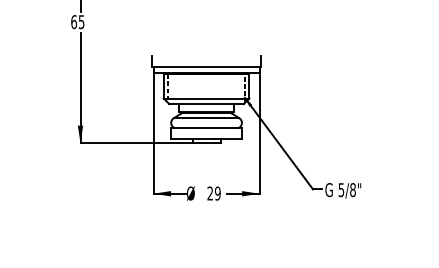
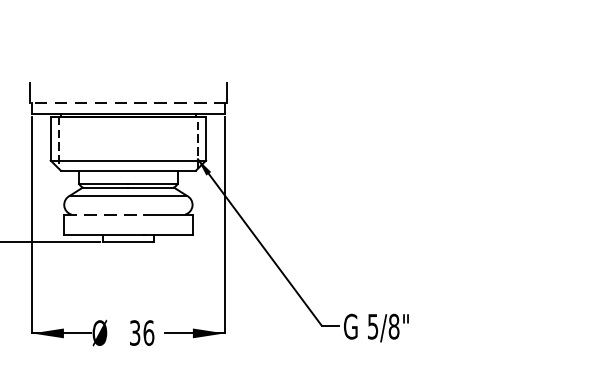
line: (206, 66) -> (128, 102), solid -> dashed
line: (193, 128) -> (104, 214), solid -> dashed
text: (213, 193) -> (140, 332), 29 -> 36

